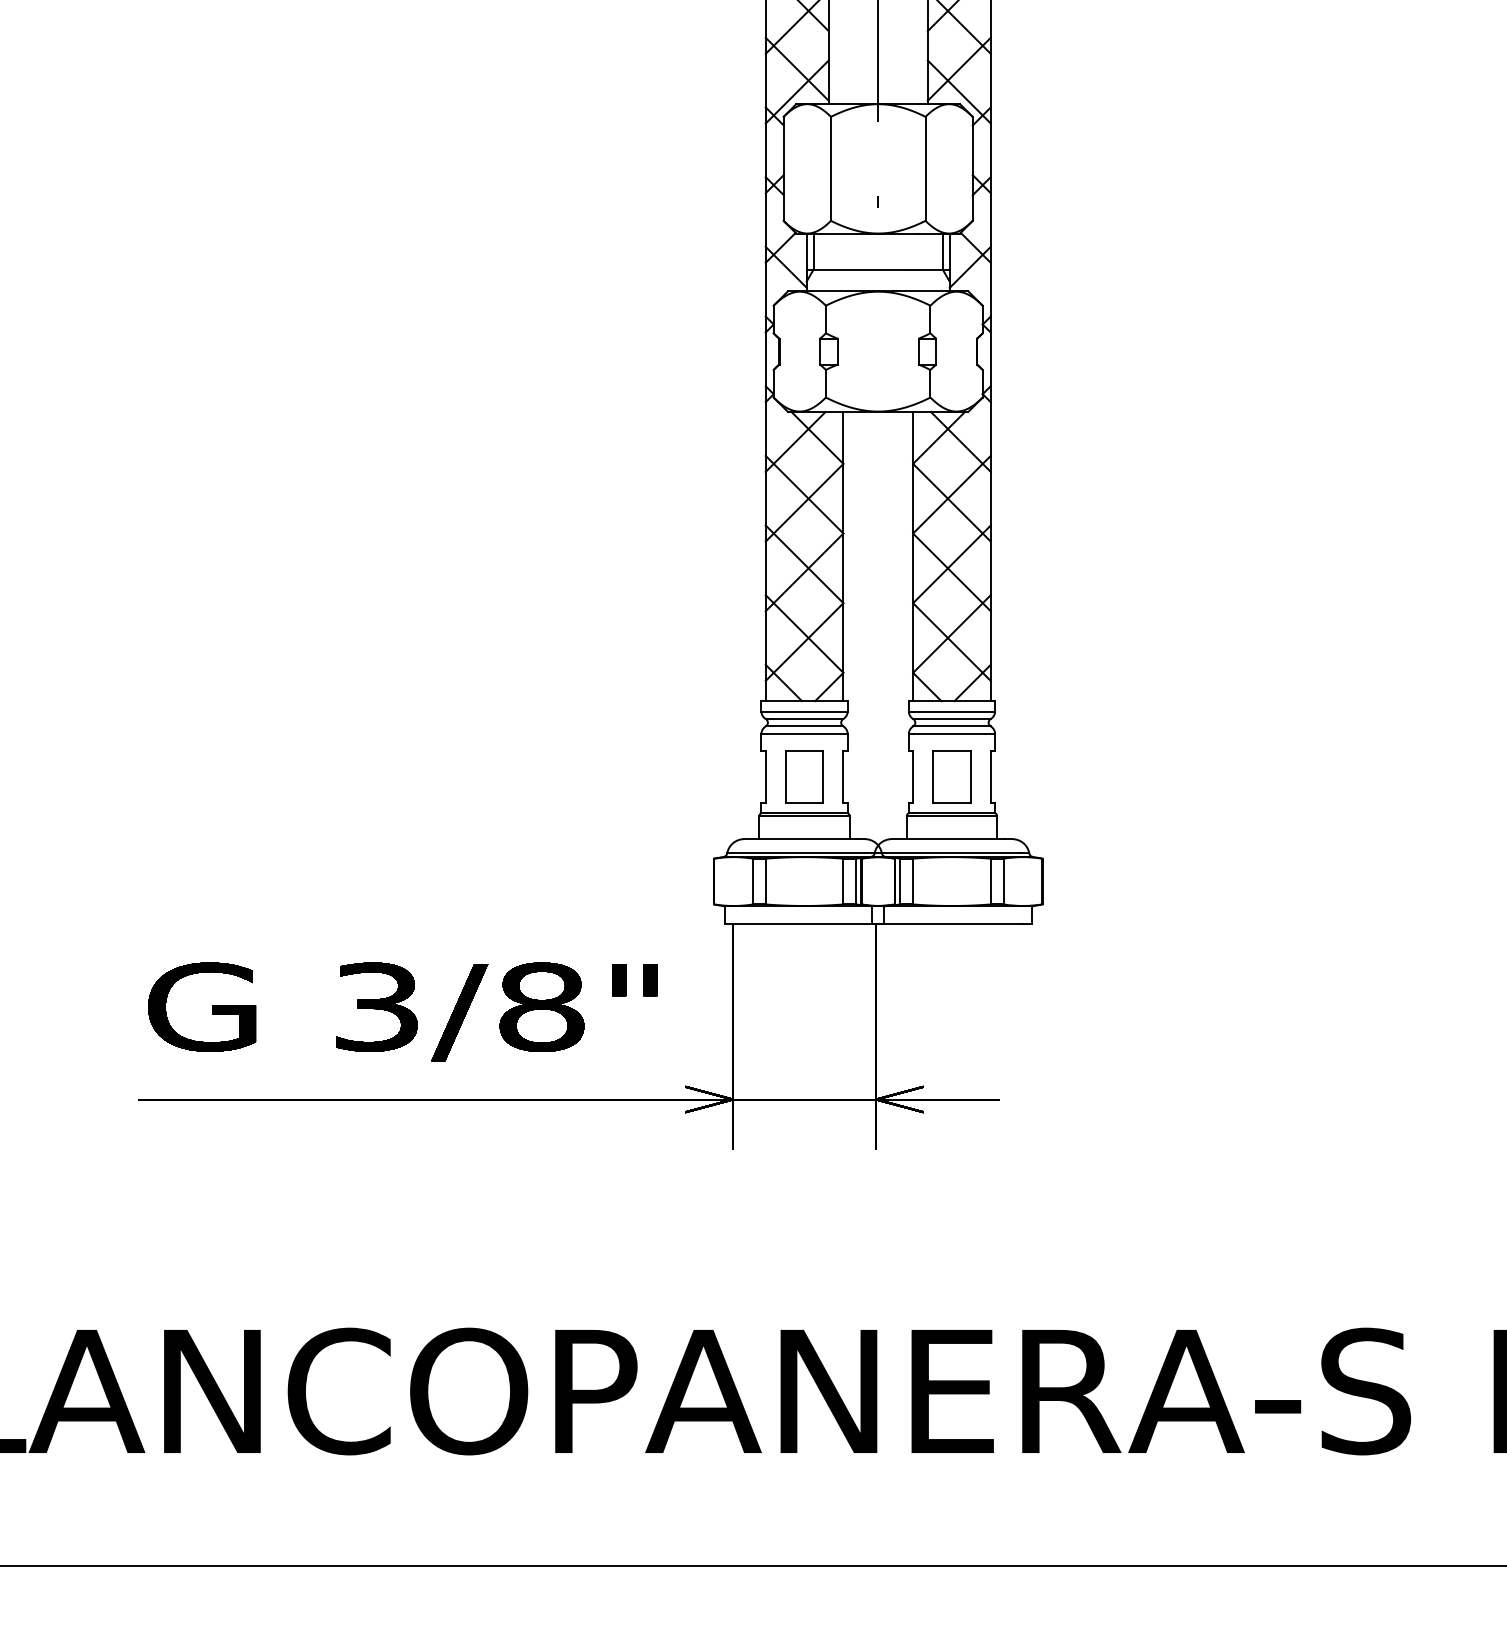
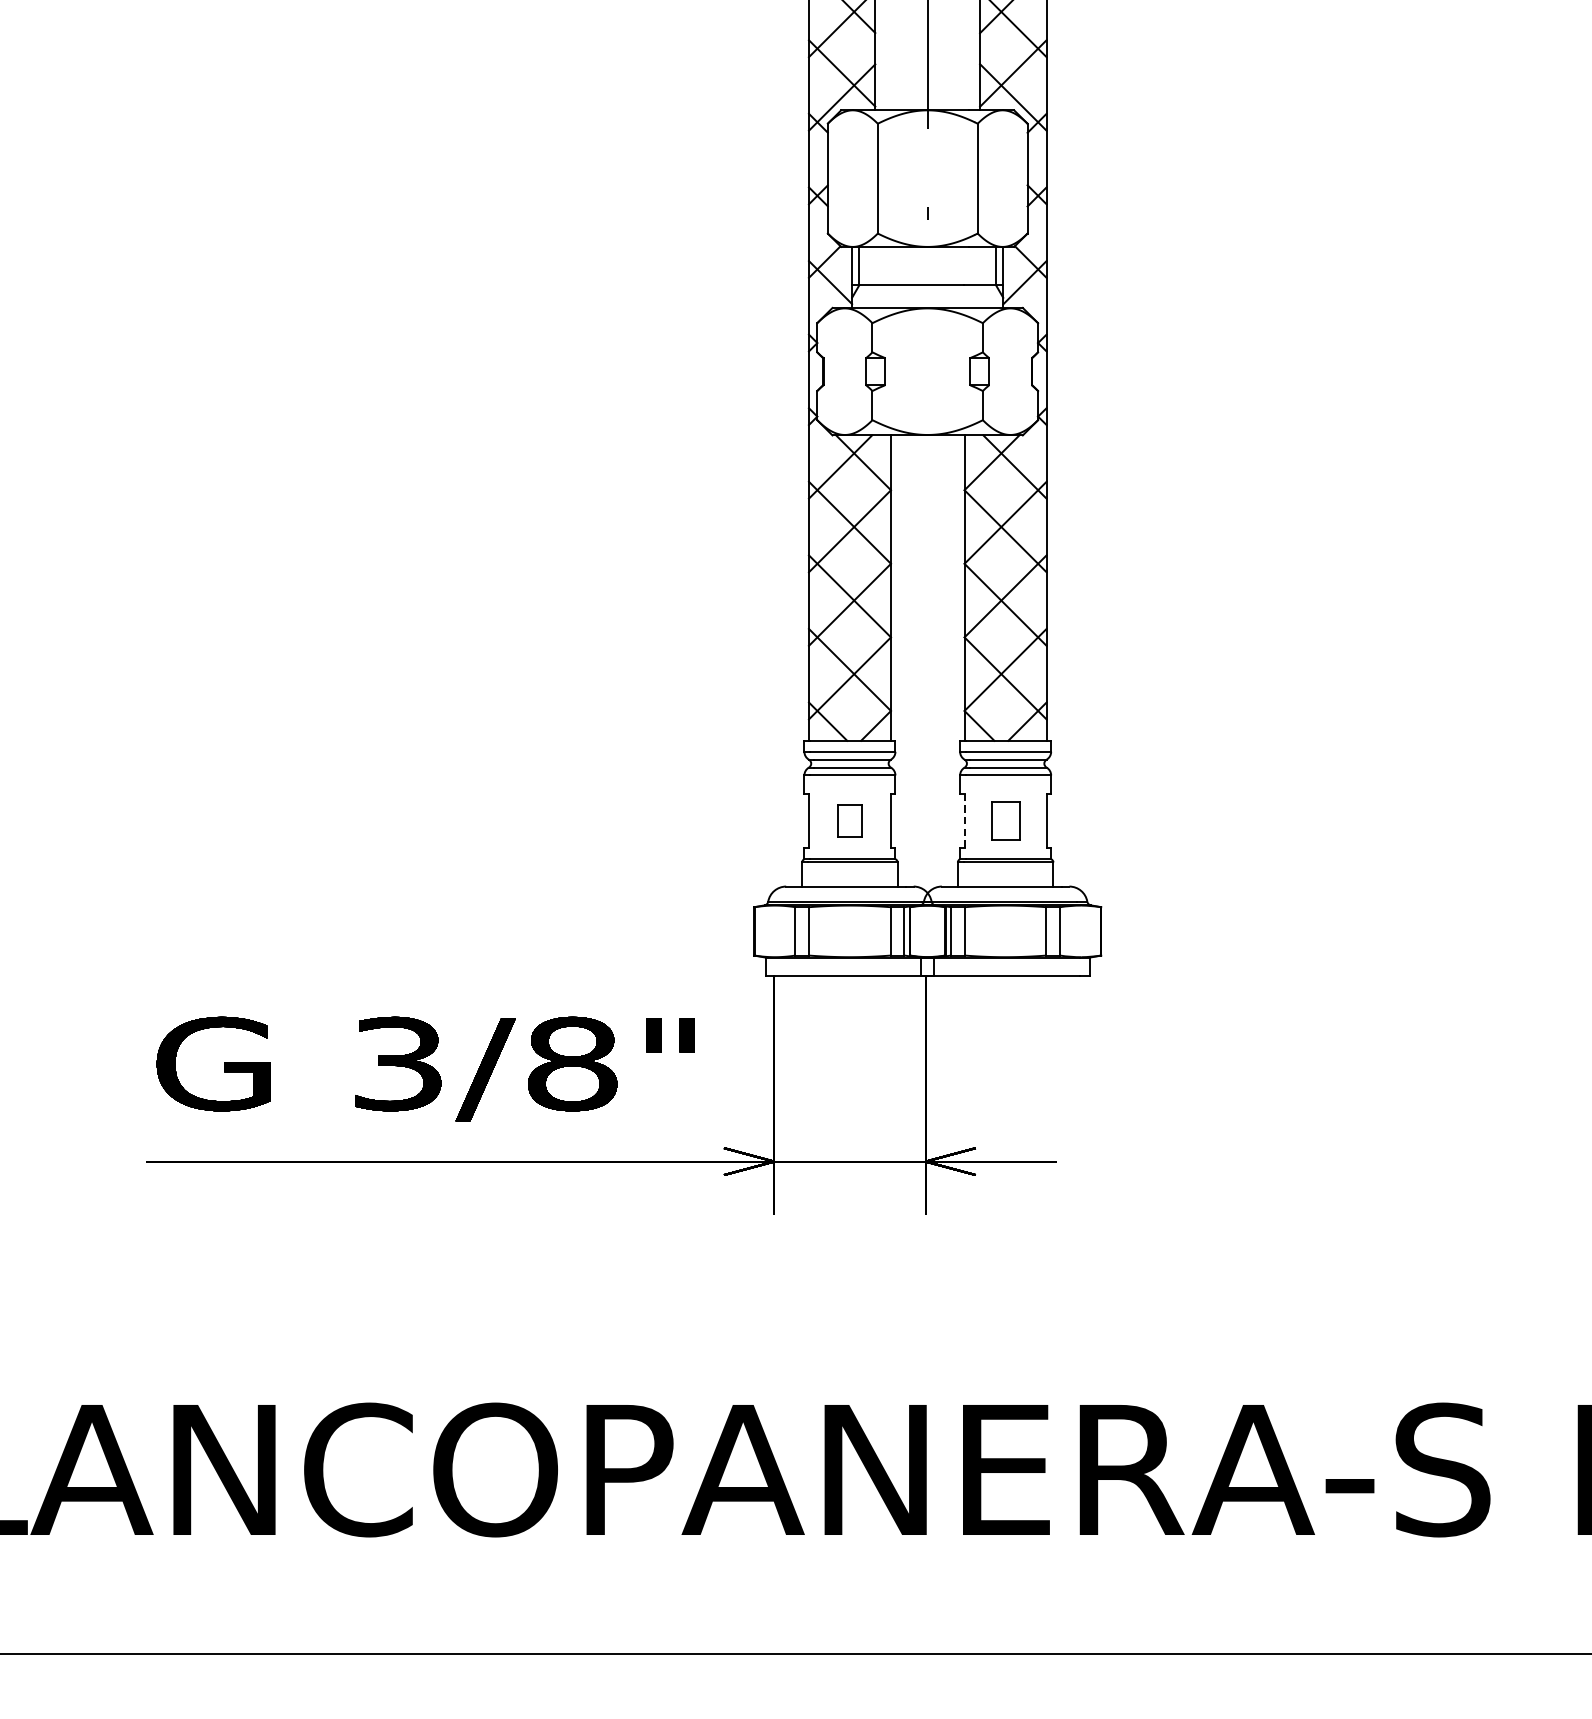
part: (804, 776) -> (849, 820), size x0.6
part: (951, 776) -> (1005, 820), size x0.7
line: (913, 777) -> (964, 821), solid -> dashed

